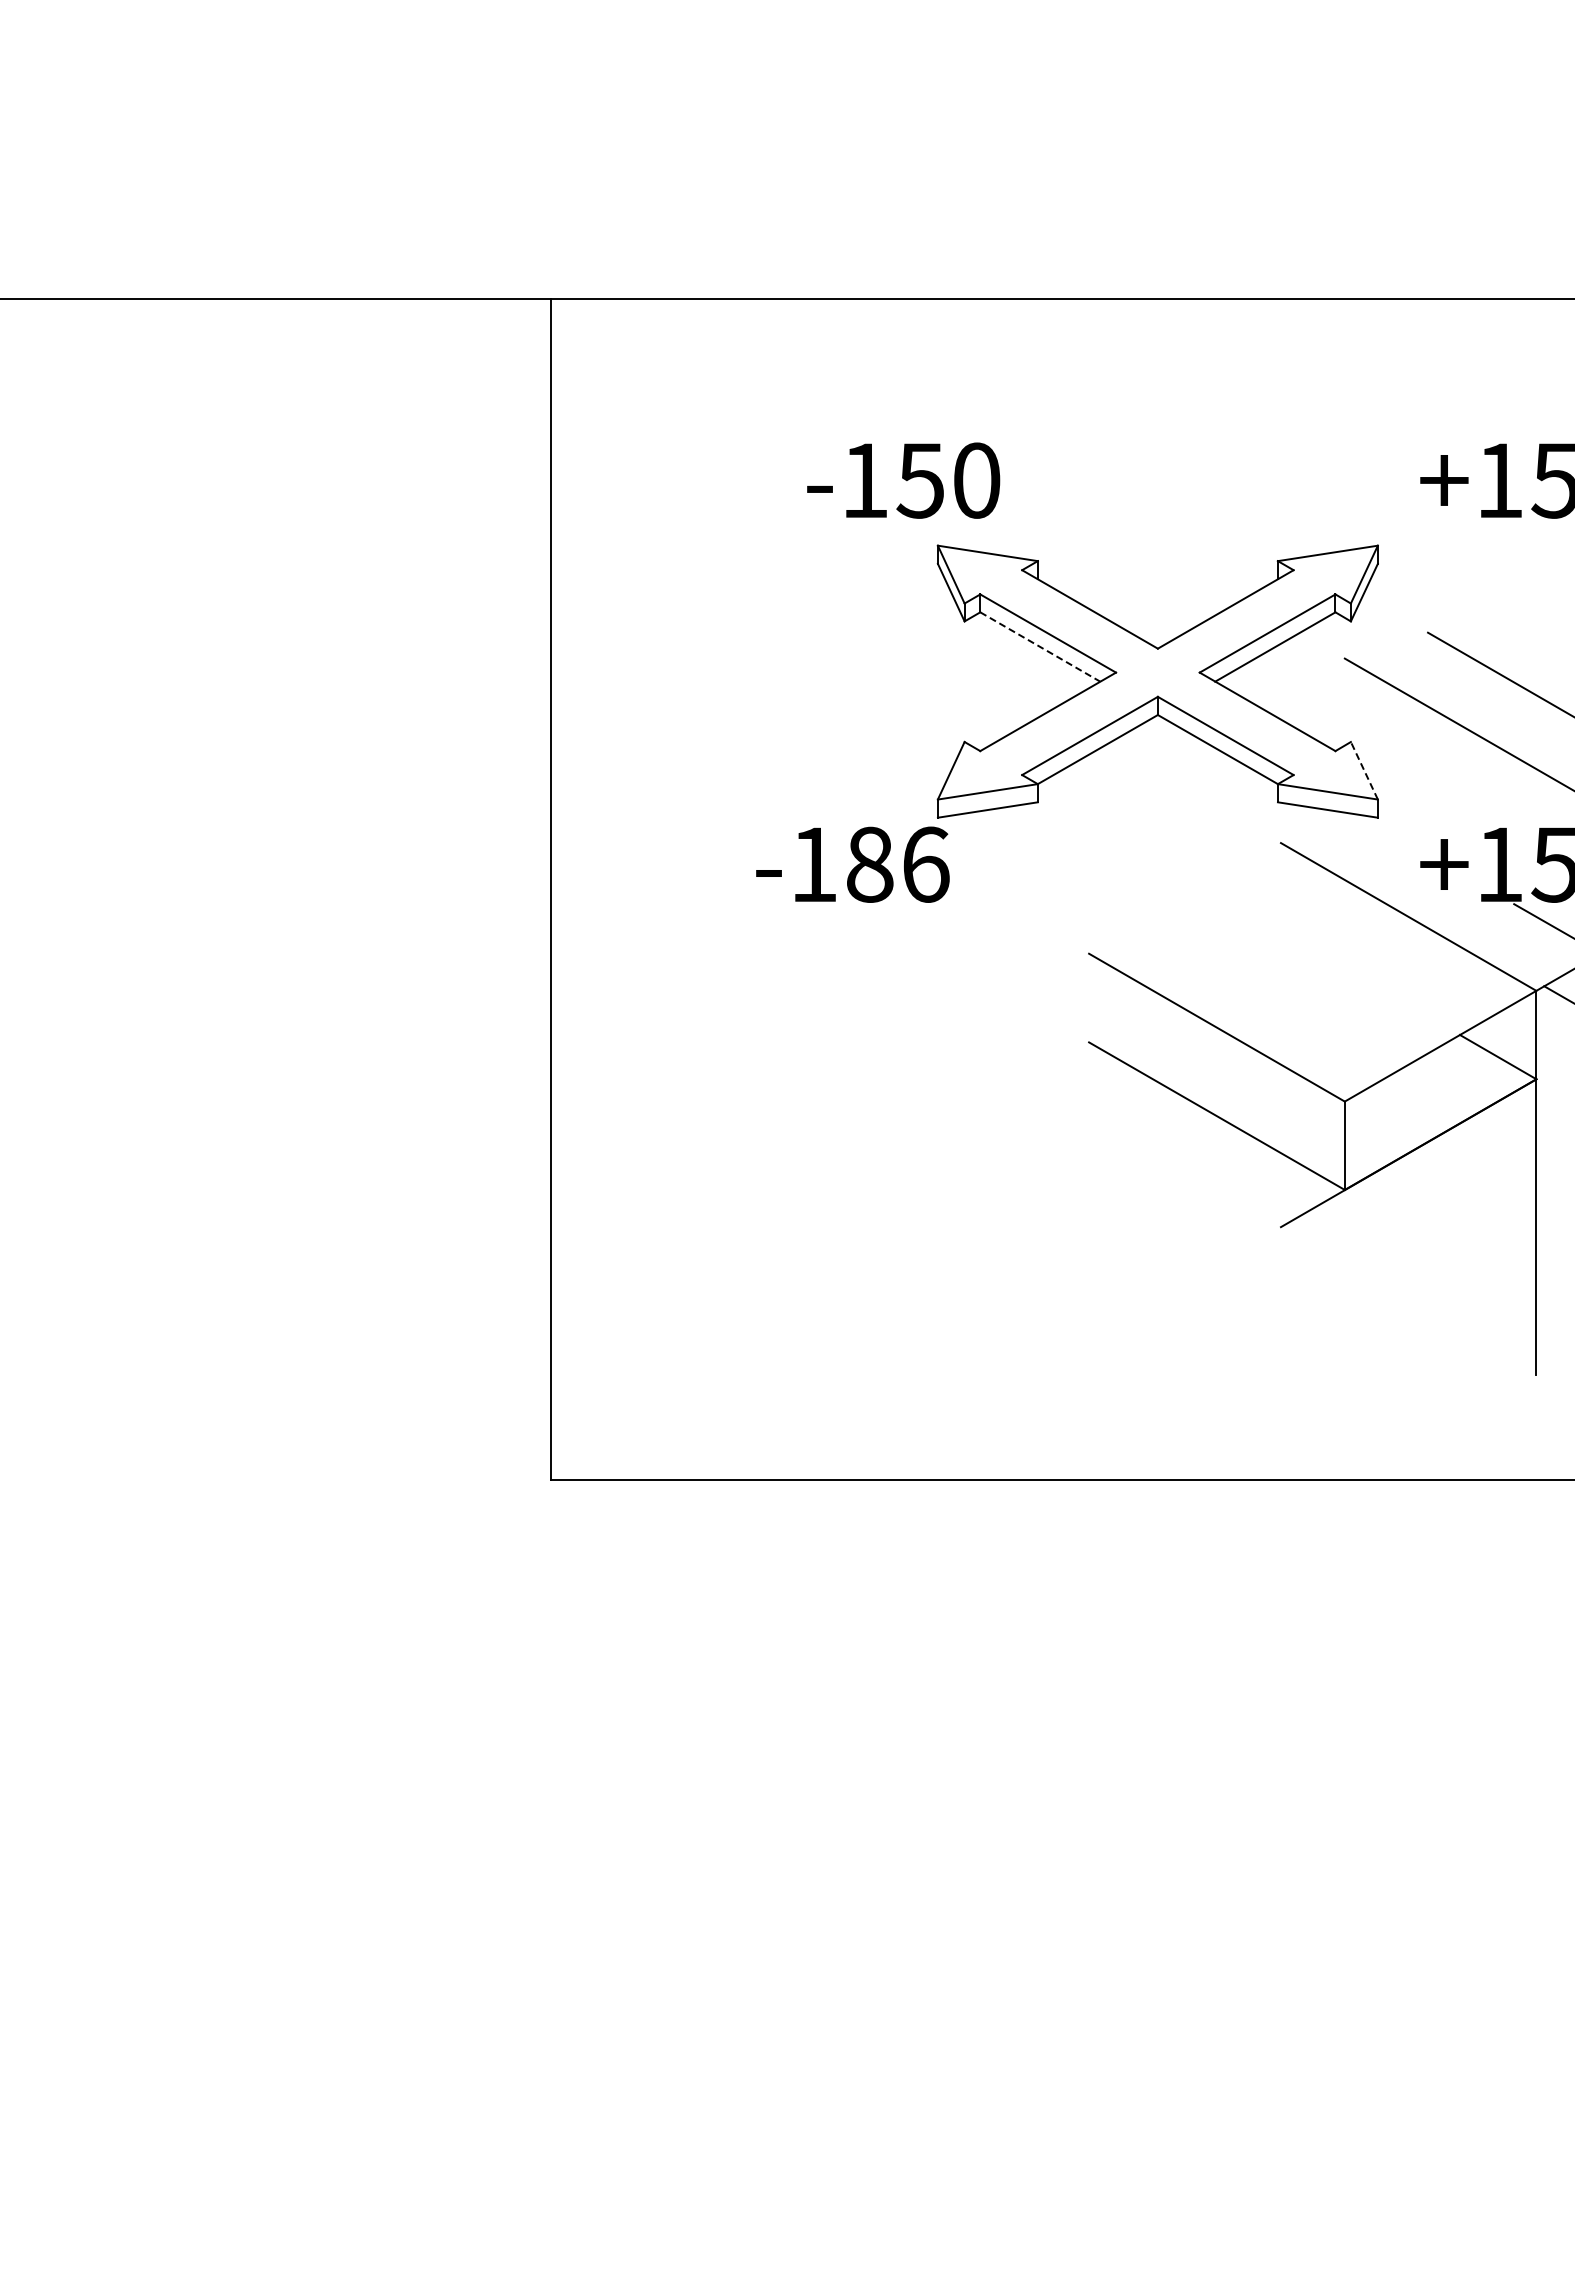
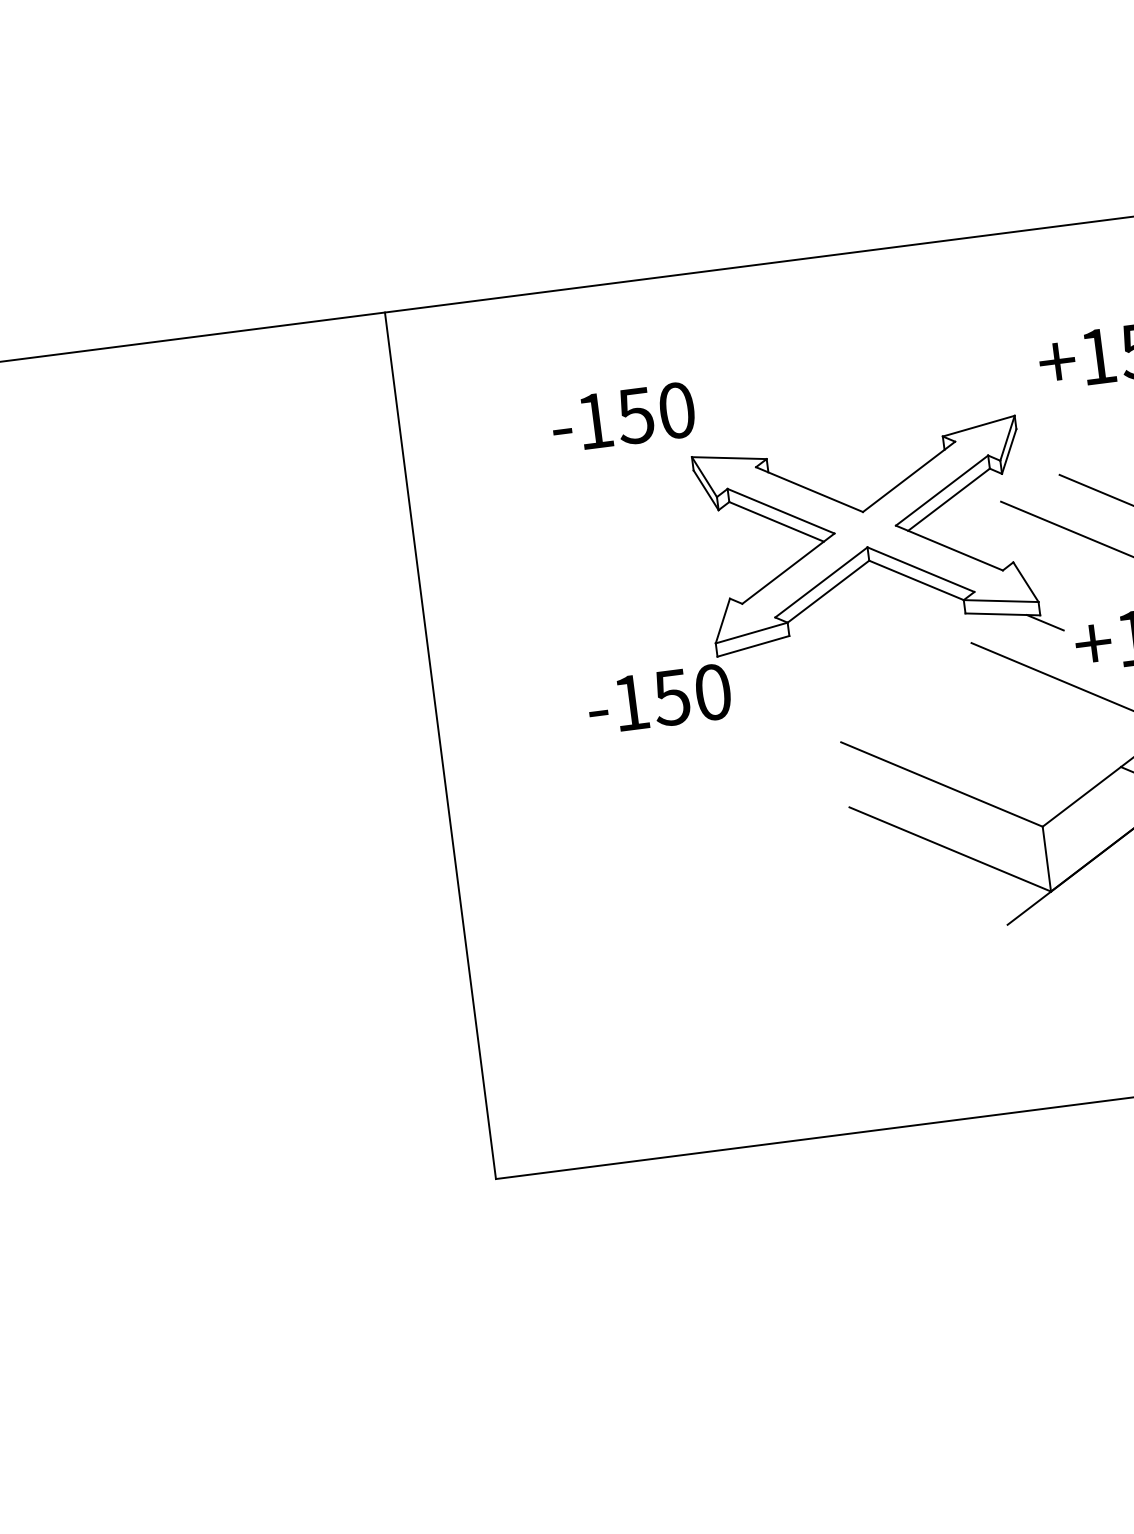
text: (903, 480) -> (623, 417), moved
line: (1040, 647) -> (776, 522), dashed -> solid
line: (1364, 770) -> (1026, 581), dashed -> solid
line: (1382, 827) -> (1044, 622), added
text: (897, 864) -> (692, 694), -186 -> -150

